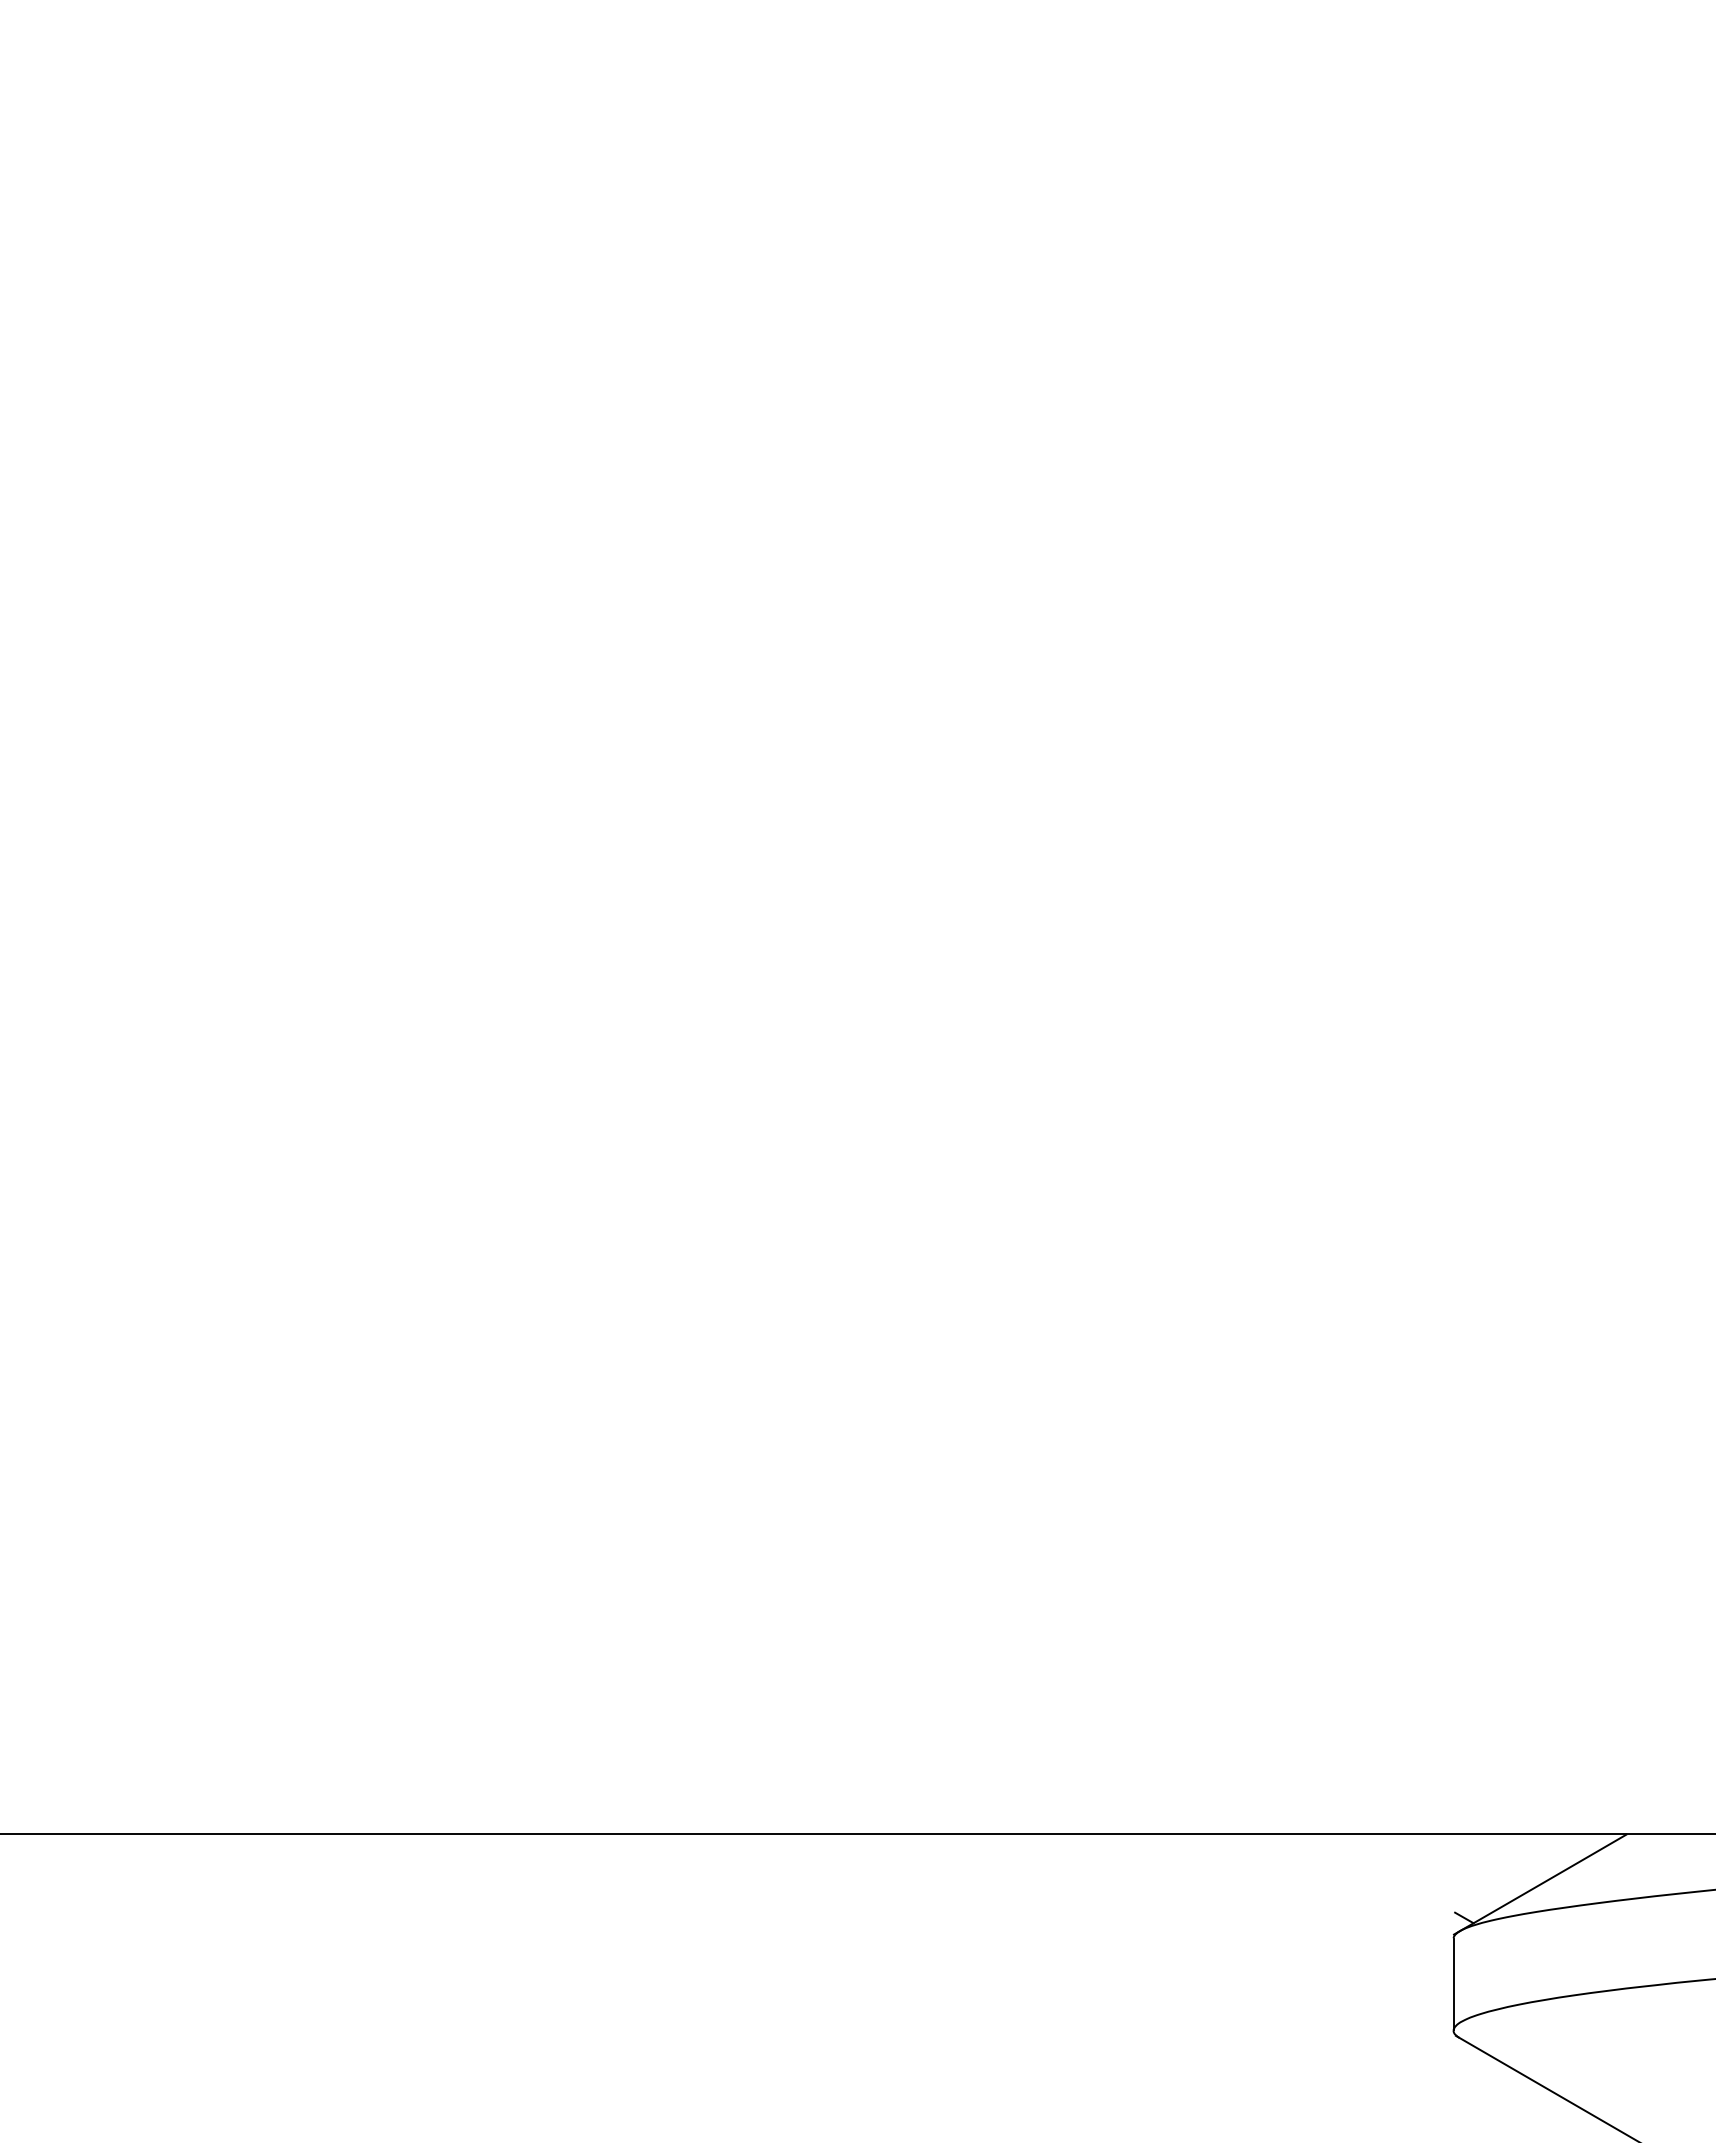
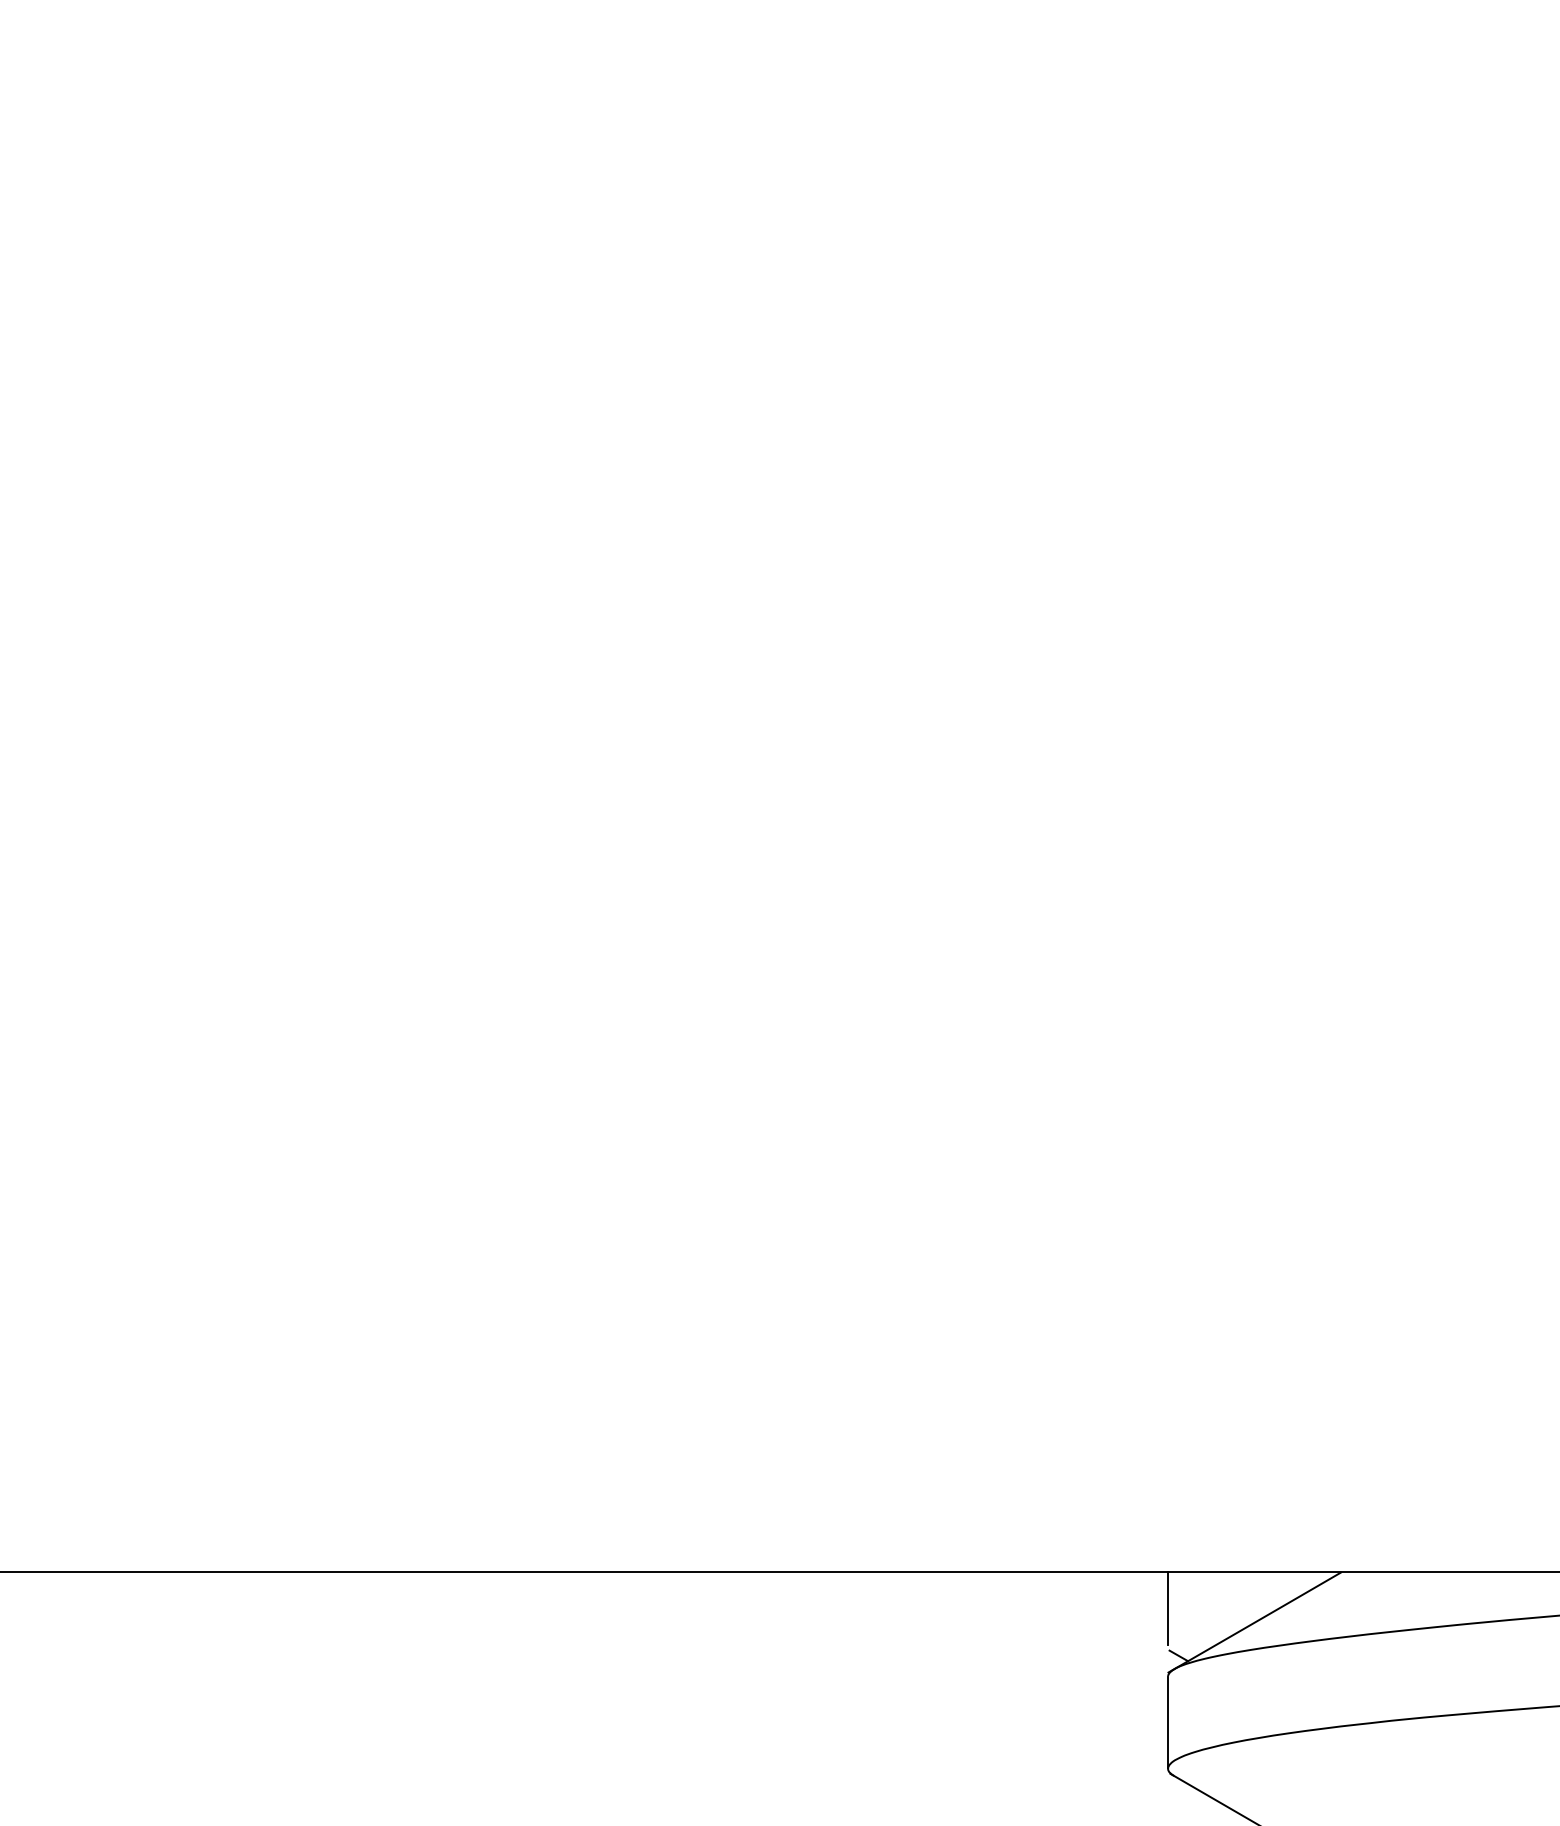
line: (1453, 1870) -> (1167, 1608), added

